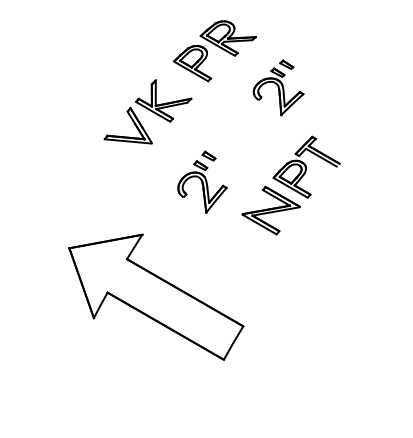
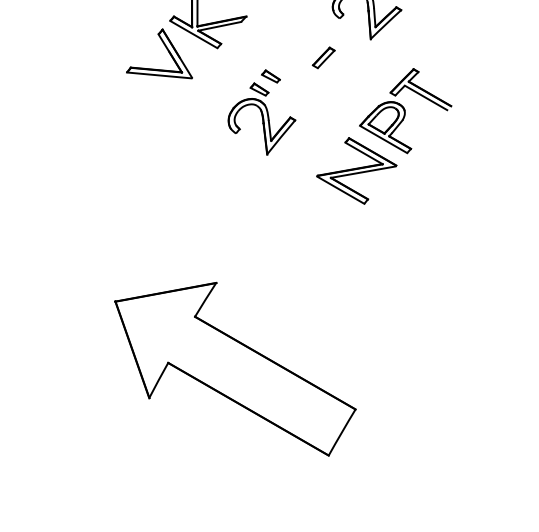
part: (247, 128) -> (324, 57), added
part: (202, 181) -> (261, 111), moved
part: (156, 296) -> (235, 368), moved

